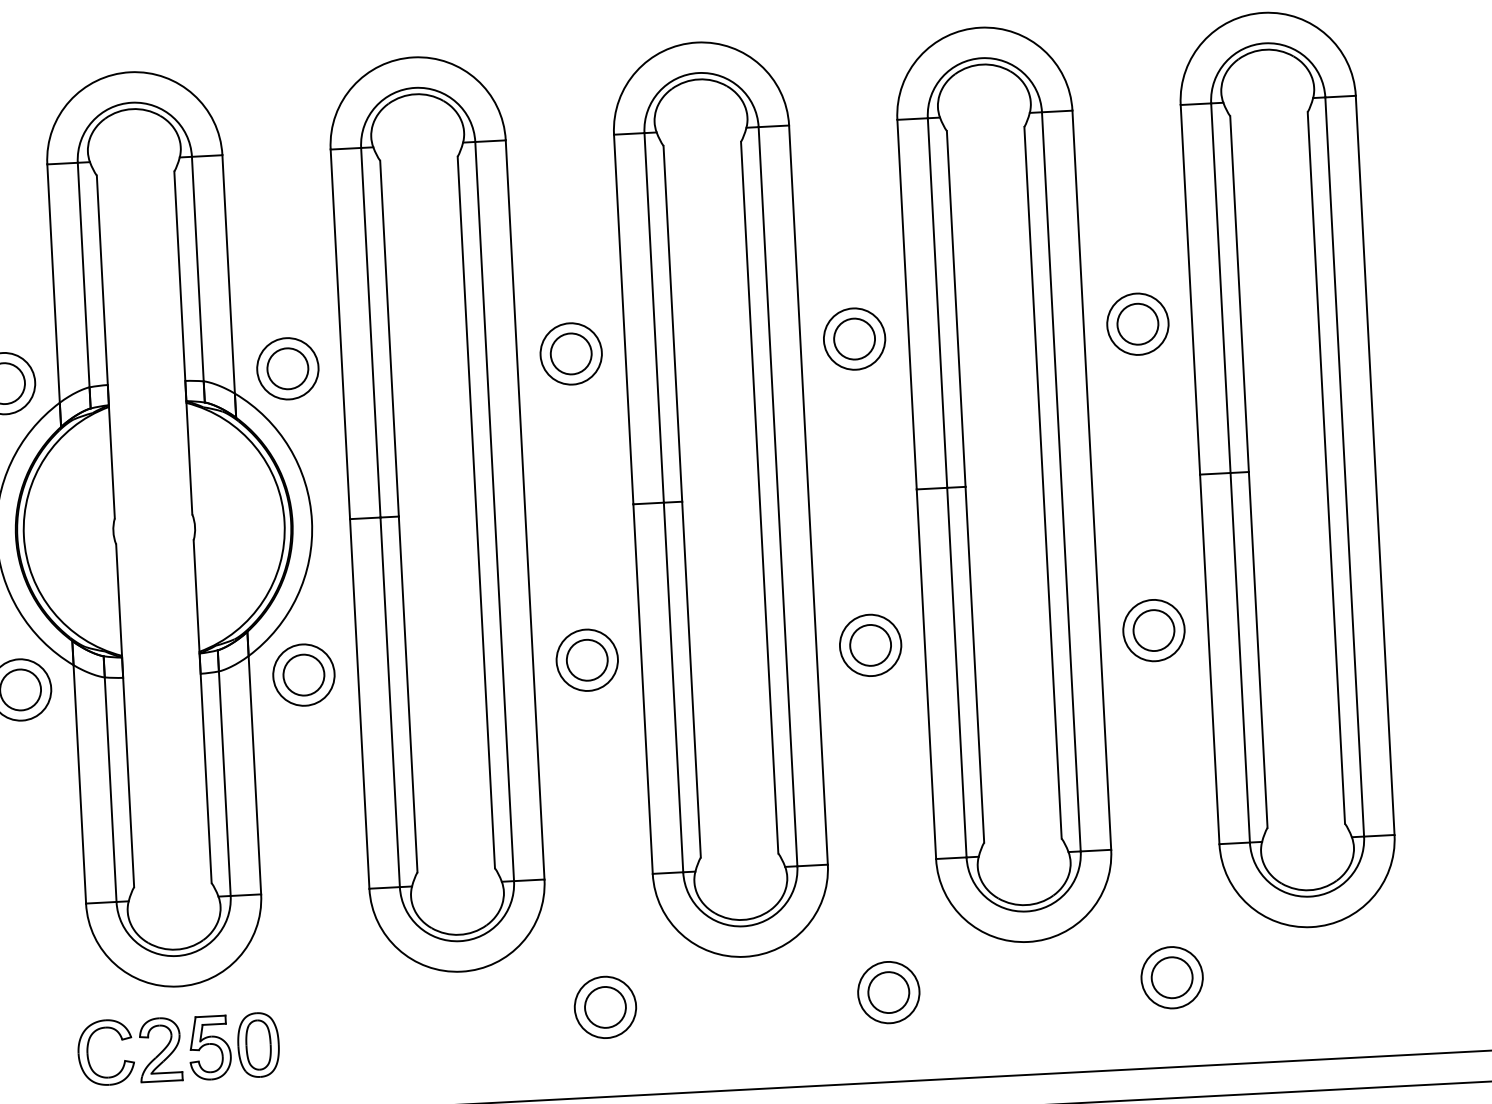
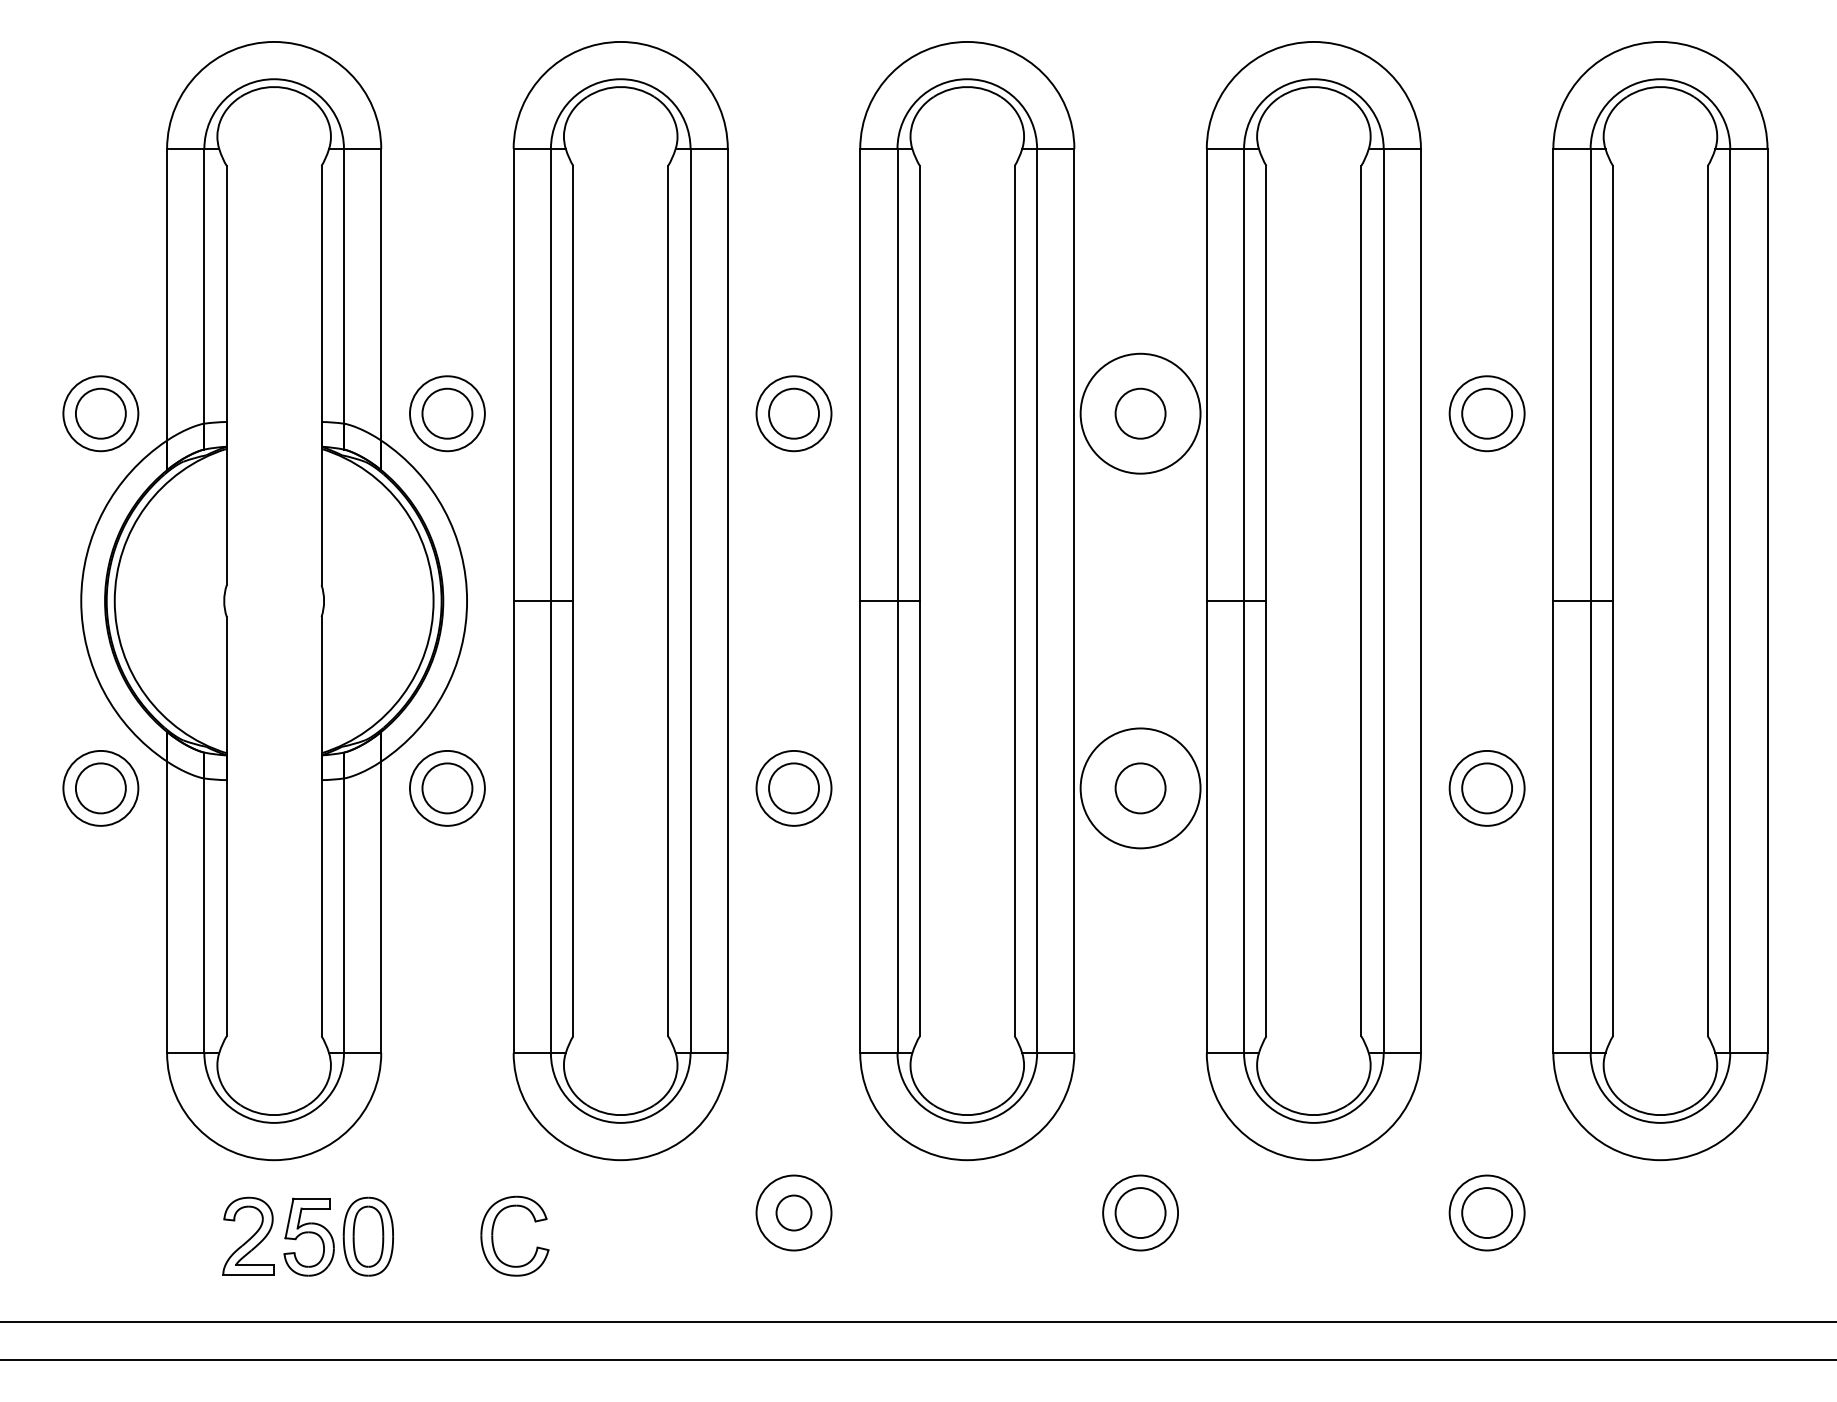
circle: (854, 338) -> (1140, 413), size x1.6
circle: (870, 644) -> (1140, 787), size x1.6
circle: (605, 1007) -> (794, 1213), size x0.7
part: (88, 1052) -> (493, 1235), moved

